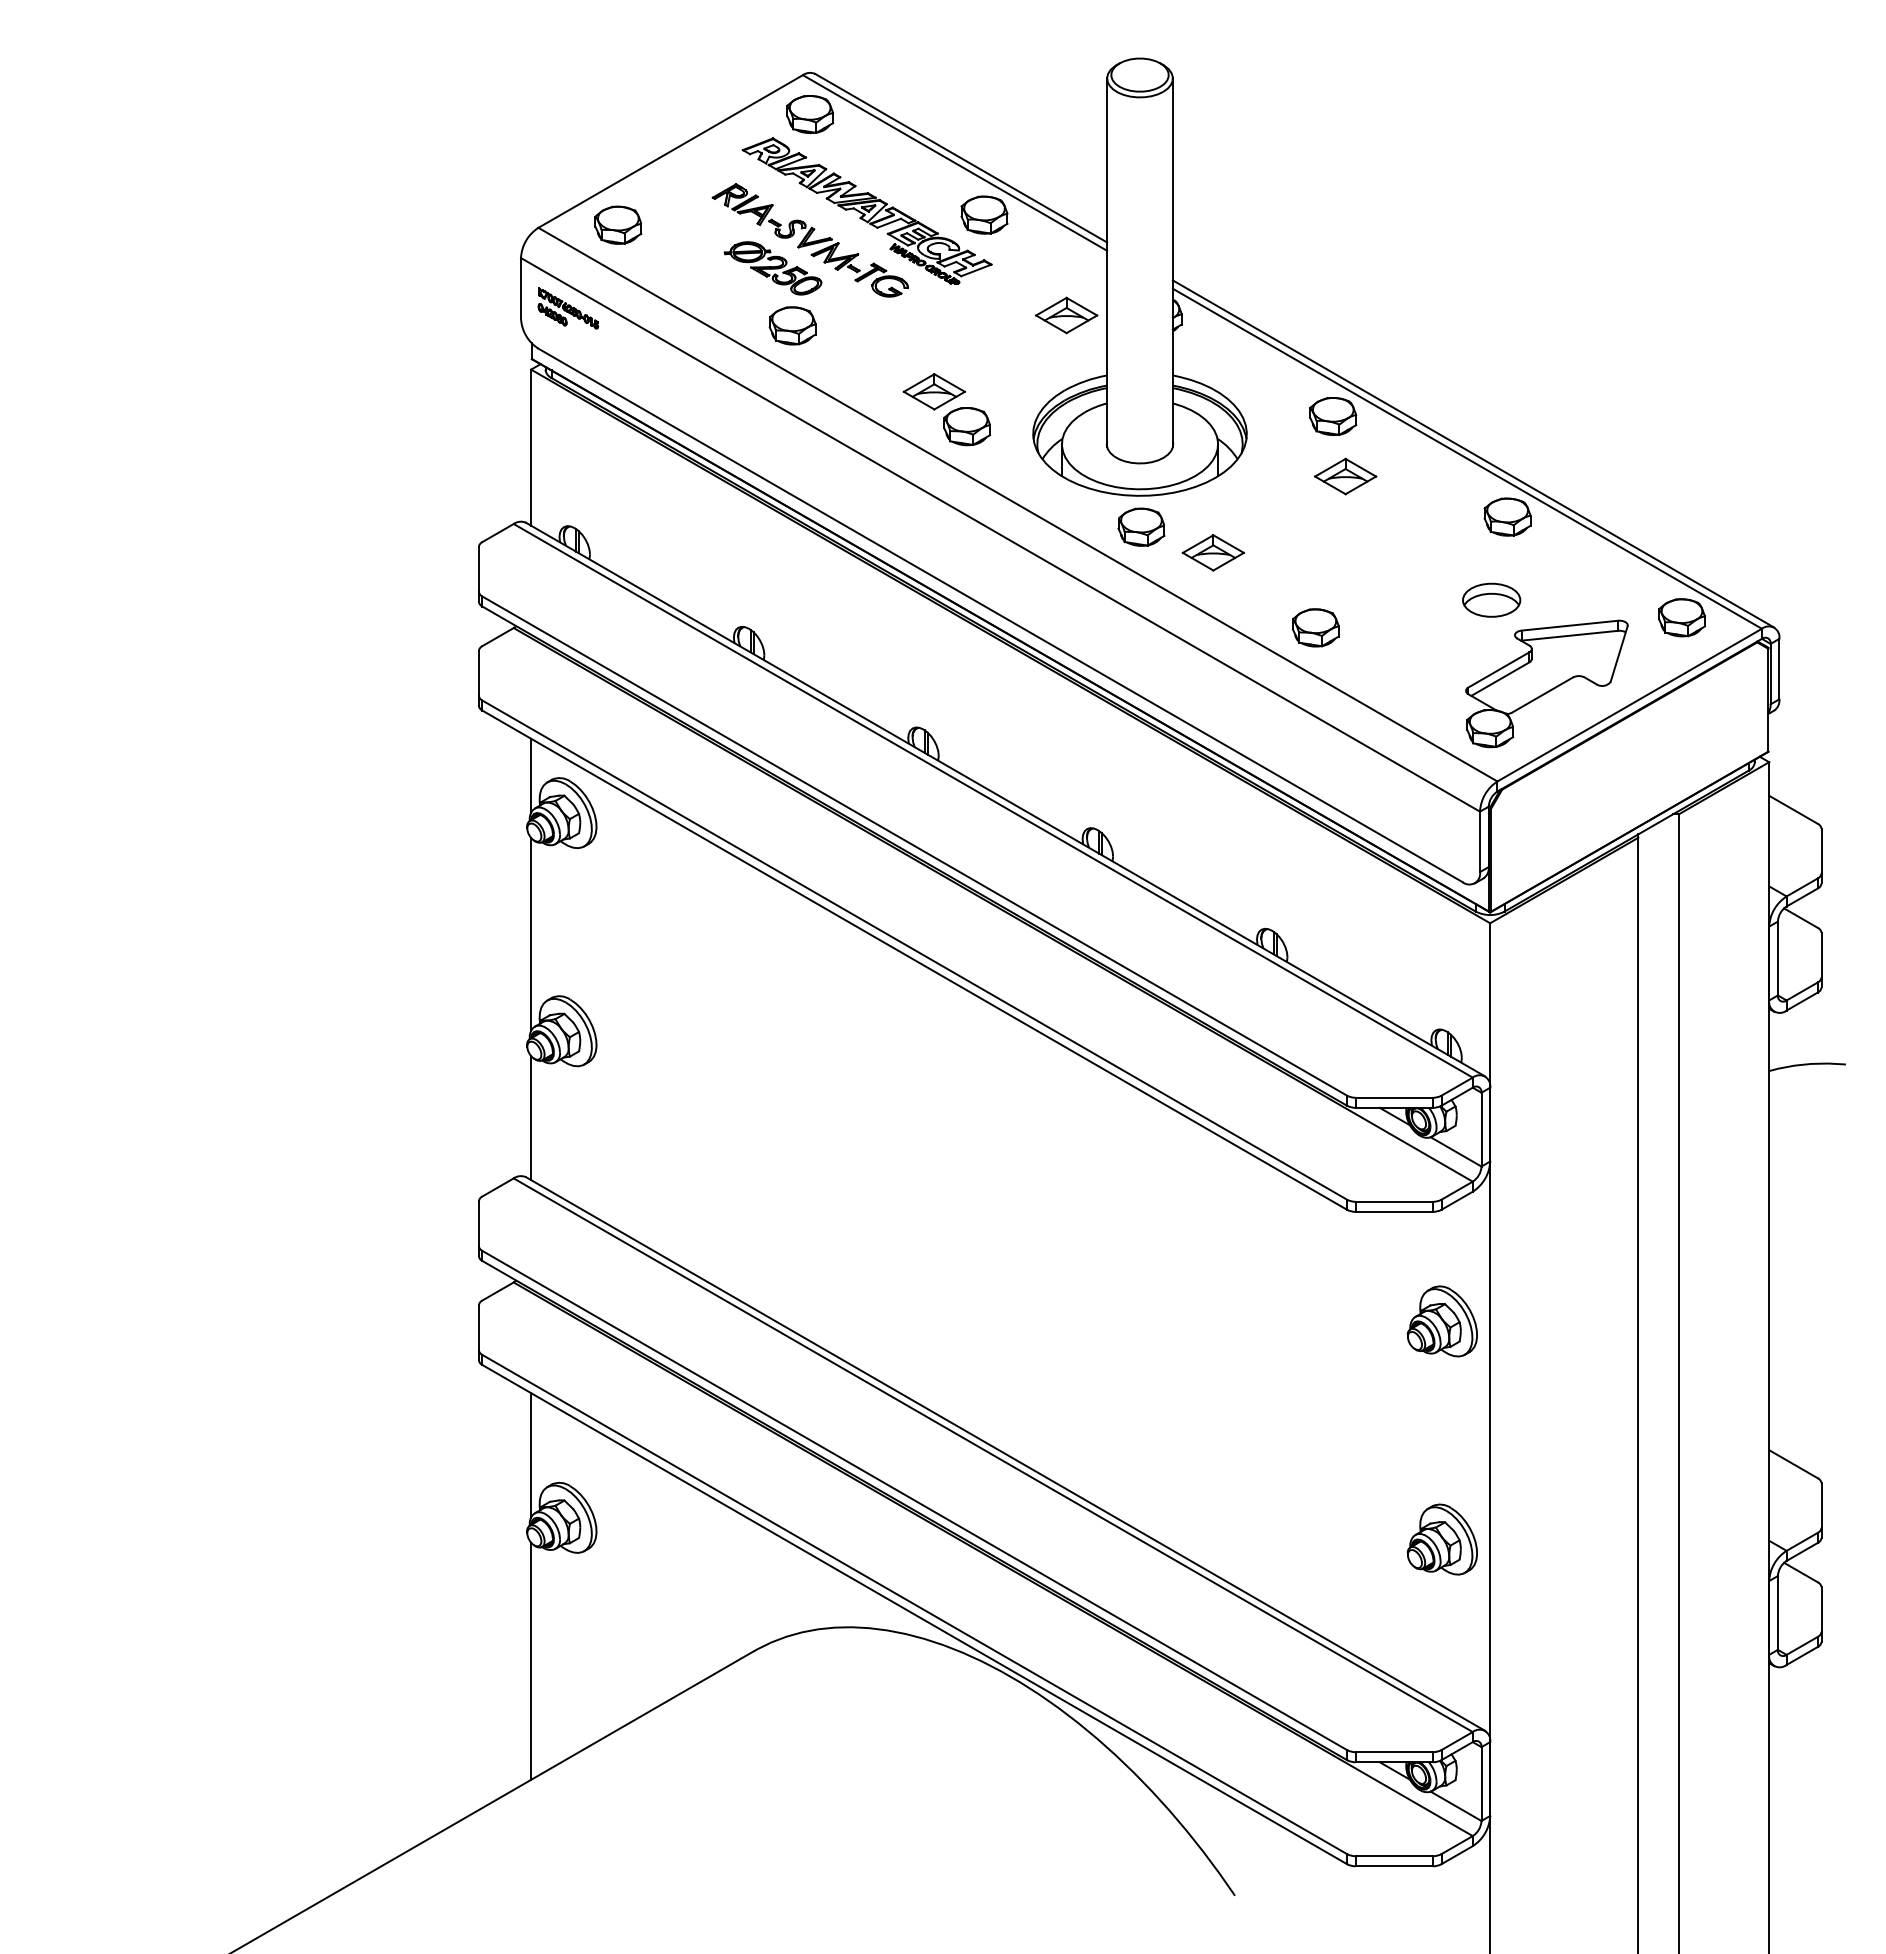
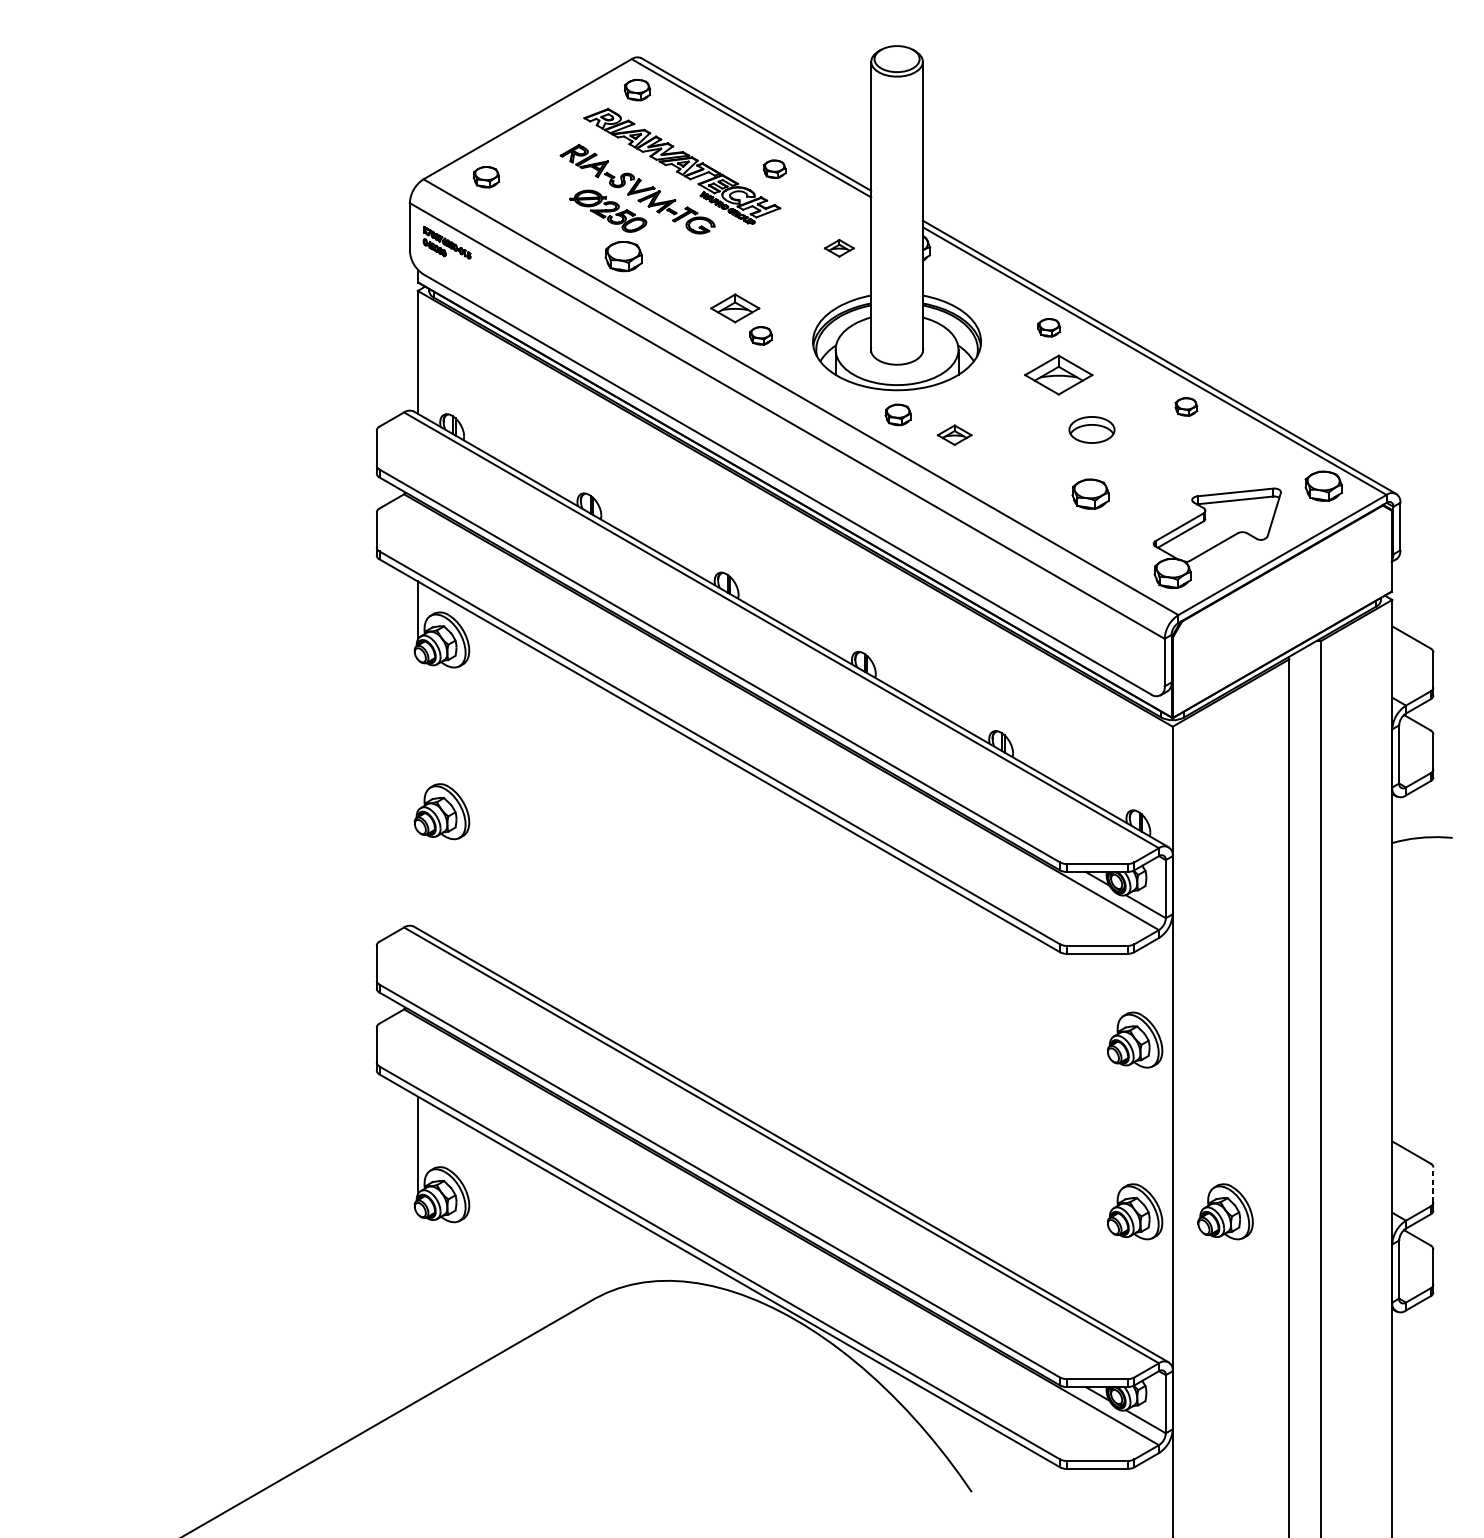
part: (810, 114) -> (637, 90), size x0.7
part: (984, 214) -> (774, 168), size x0.6
part: (618, 224) -> (486, 176), size x0.7
part: (1066, 315) -> (839, 248), size x0.6
part: (1333, 416) -> (1049, 327), size x0.6
part: (967, 426) -> (761, 335), size x0.6
part: (1345, 476) -> (1058, 375), size x1.4
part: (1507, 516) -> (1186, 406), size x0.6
part: (1141, 526) -> (898, 414), size x0.7
part: (1212, 552) -> (954, 434), size x0.7
part: (1491, 599) -> (1091, 429), moved
part: (1315, 627) -> (1090, 493), moved
line: (531, 934) -> (418, 735), removed
line: (531, 1118) -> (418, 880), removed
line: (1821, 1505) -> (1433, 1184), solid -> dashed
part: (1556, 1539) -> (1224, 1211), added
line: (531, 1660) -> (418, 1306), removed

